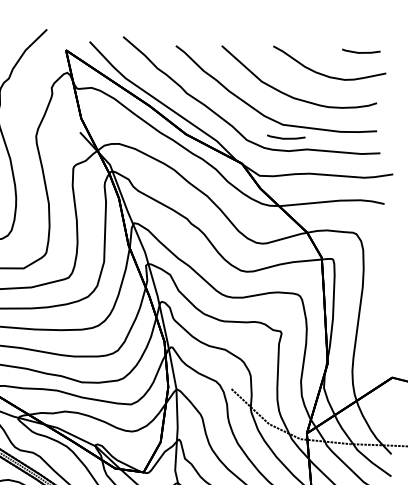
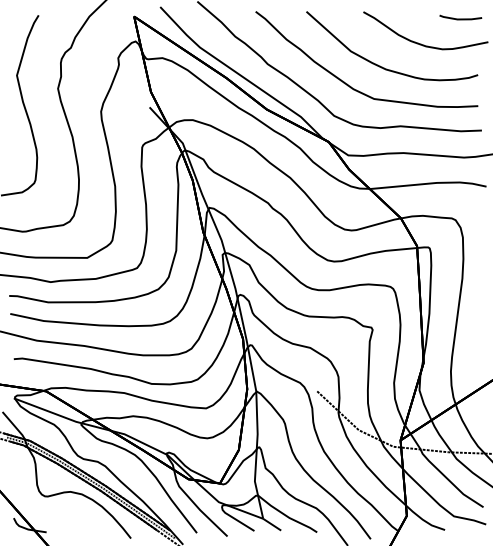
part: (286, 137) -> (377, 112), removed

